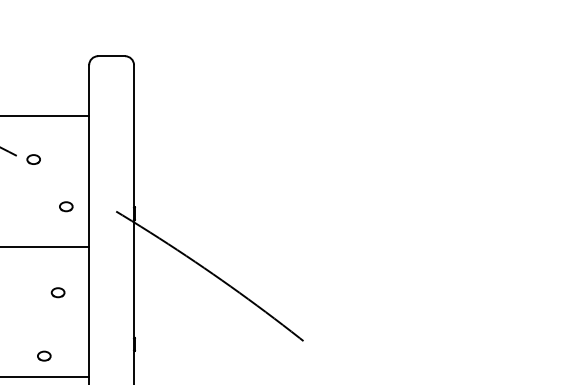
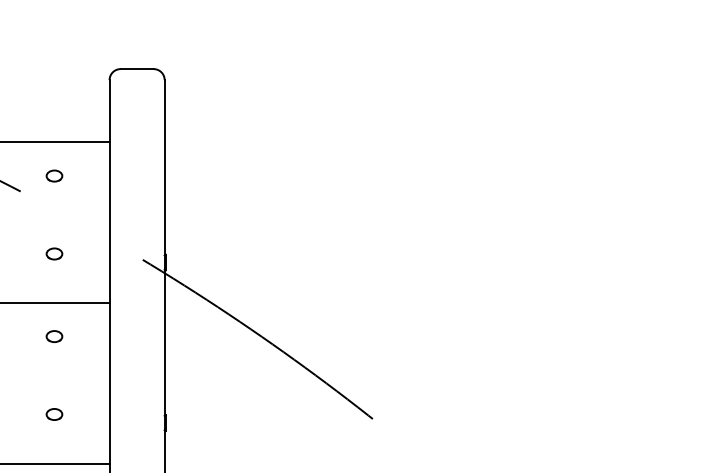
part: (33, 159) -> (54, 175), moved
part: (66, 206) -> (54, 253), moved
part: (58, 292) -> (54, 336), moved
part: (44, 356) -> (54, 414), moved

